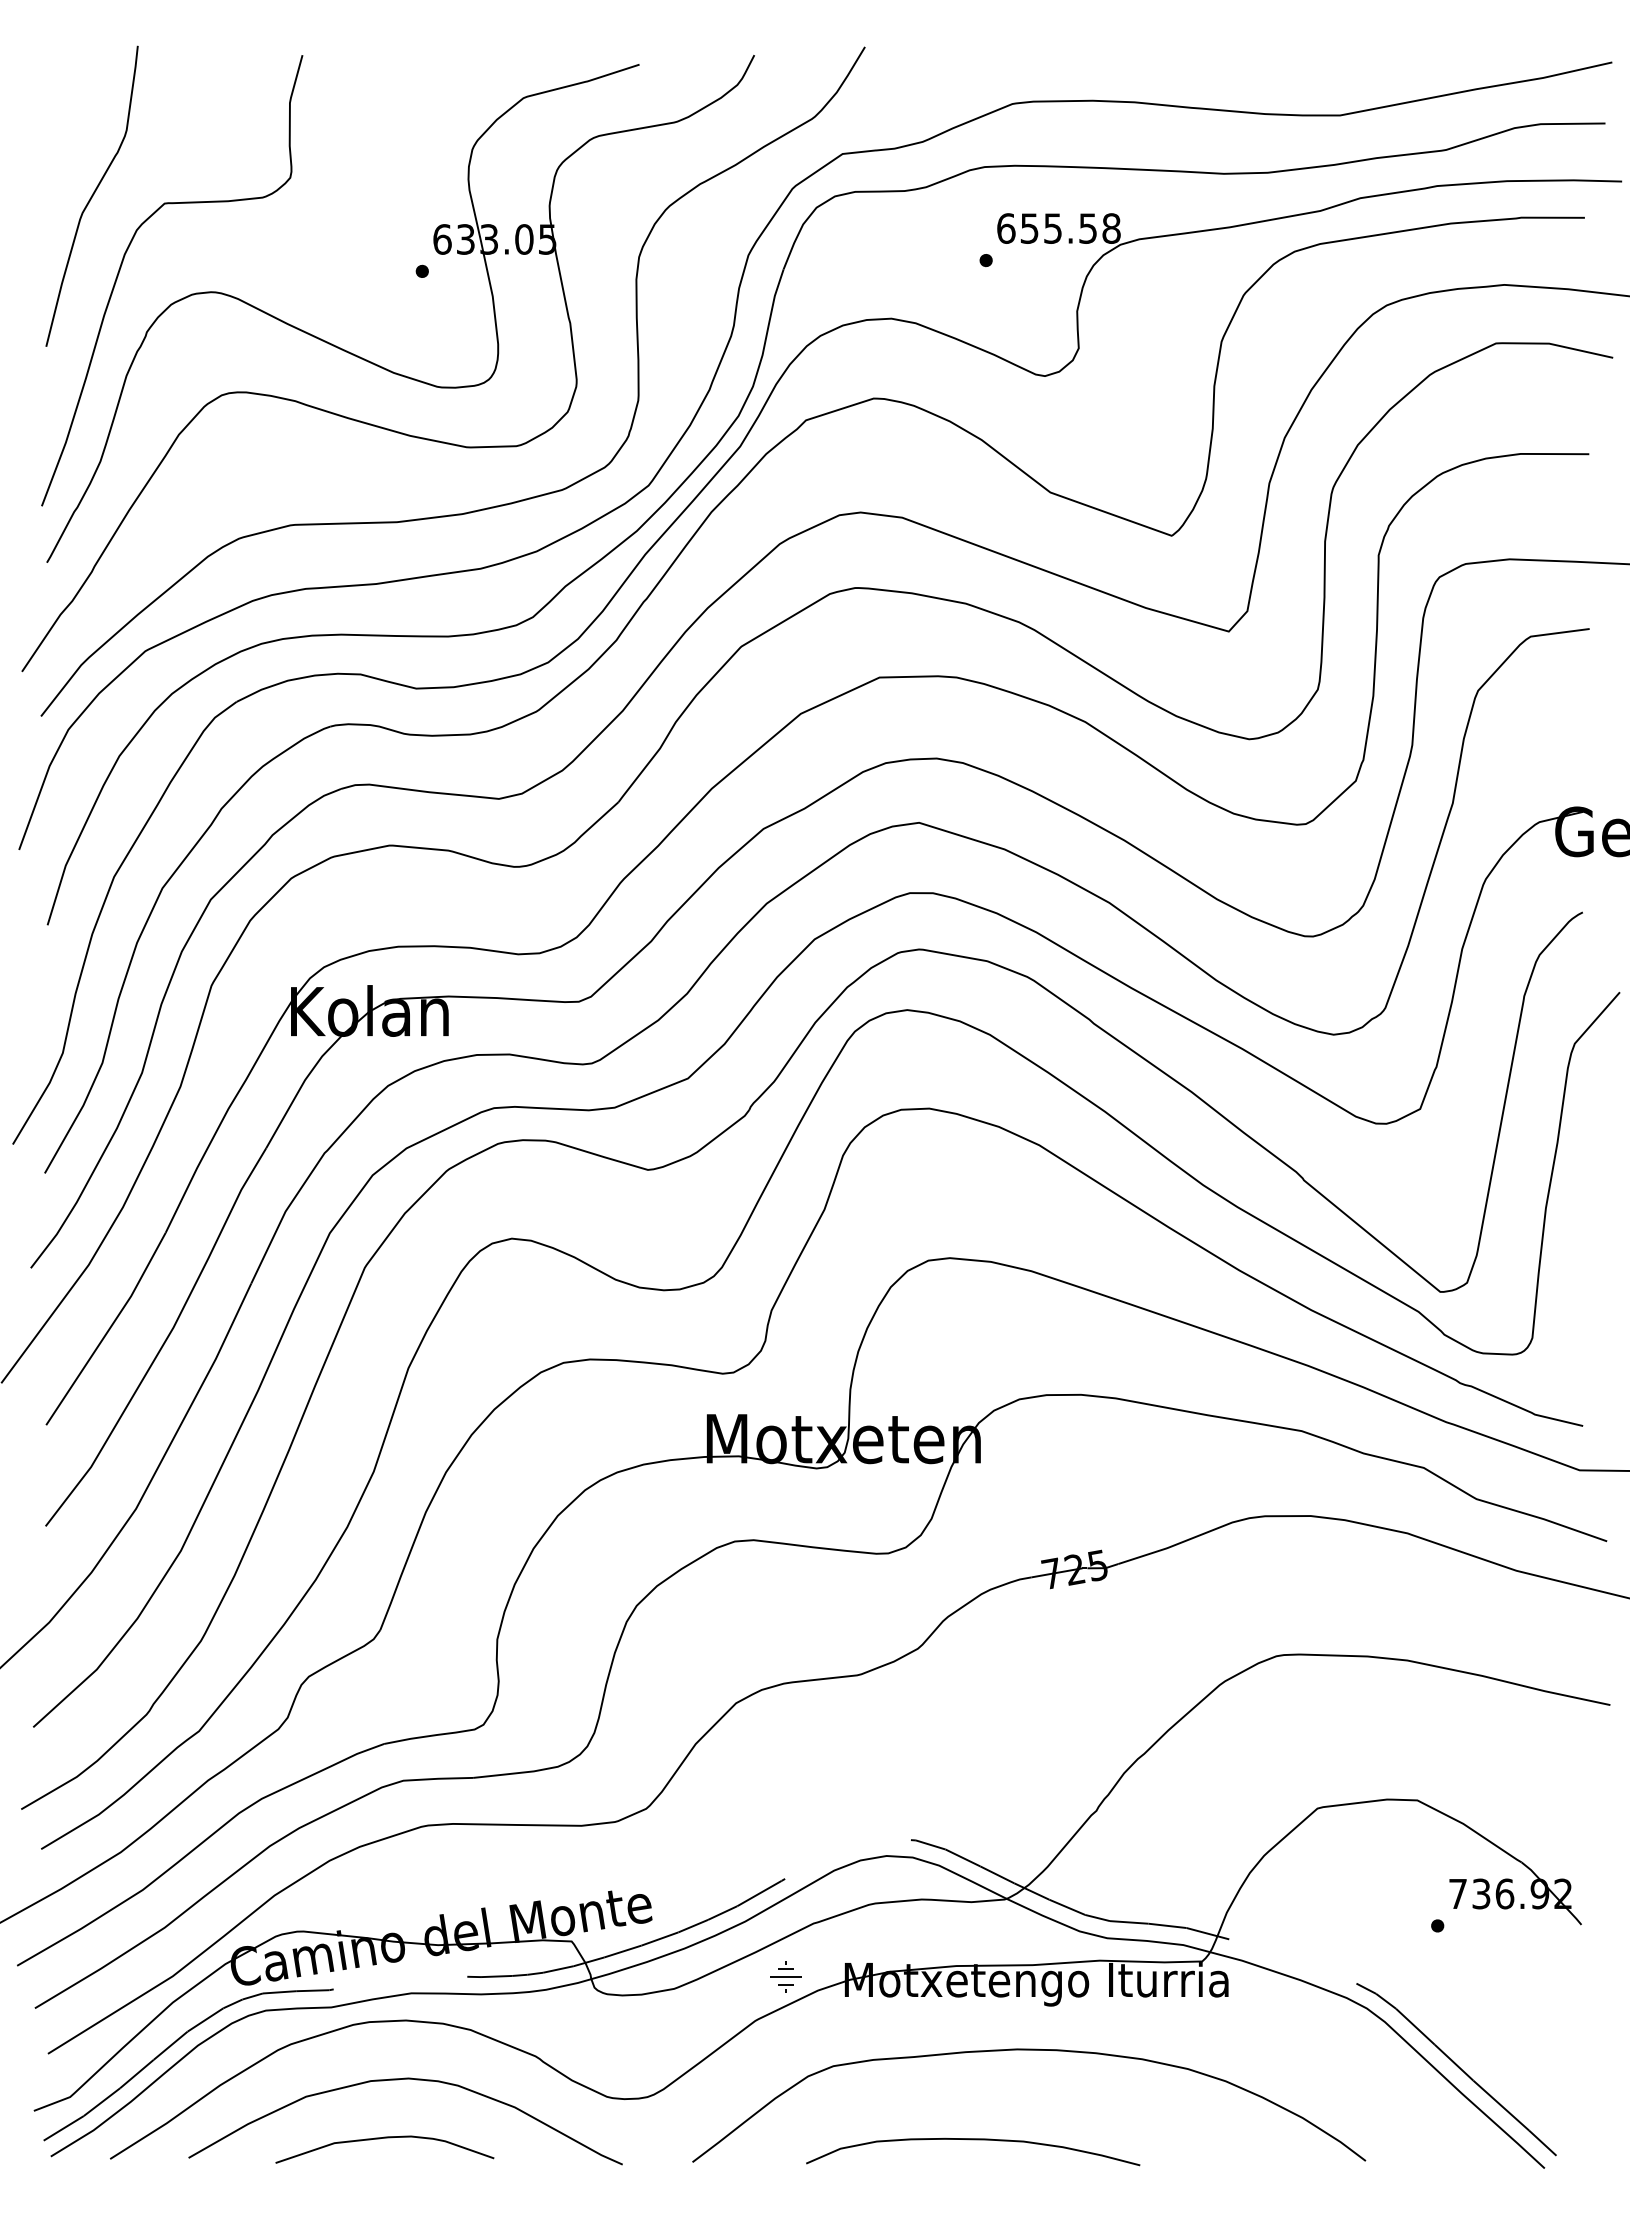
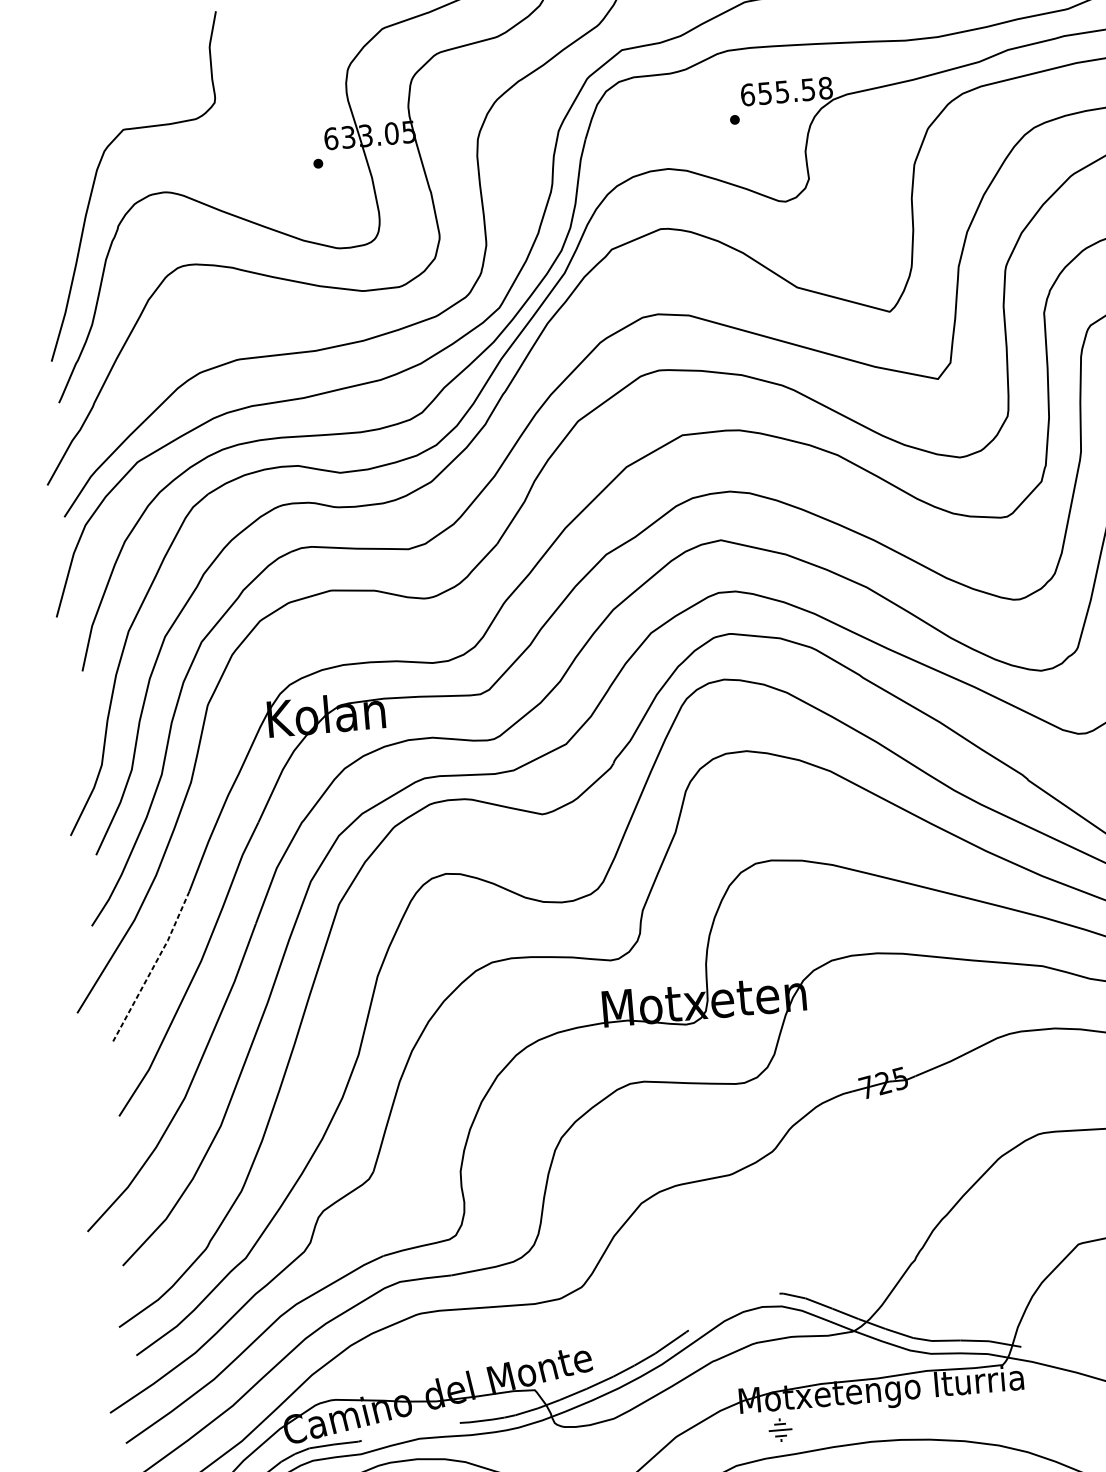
curve: (91, 195) -> (68, 128), removed
line: (108, 1330) -> (153, 967), solid -> dashed
part: (785, 1976) -> (780, 1429), moved

